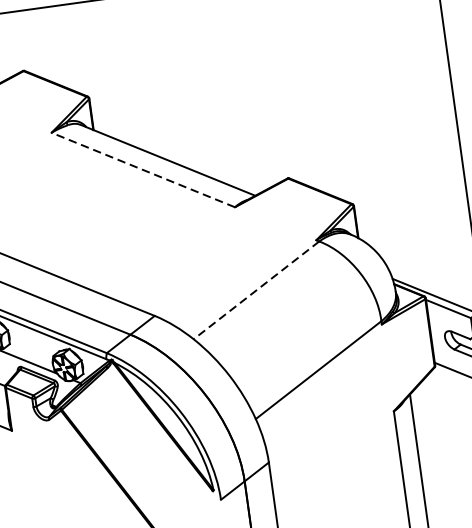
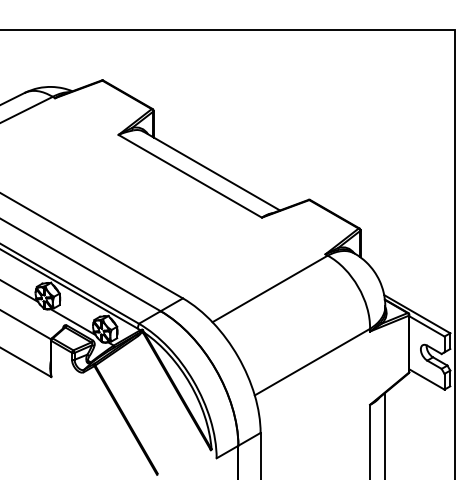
line: (143, 170) -> (190, 176), dashed -> solid
line: (256, 289) -> (270, 288), dashed -> solid

